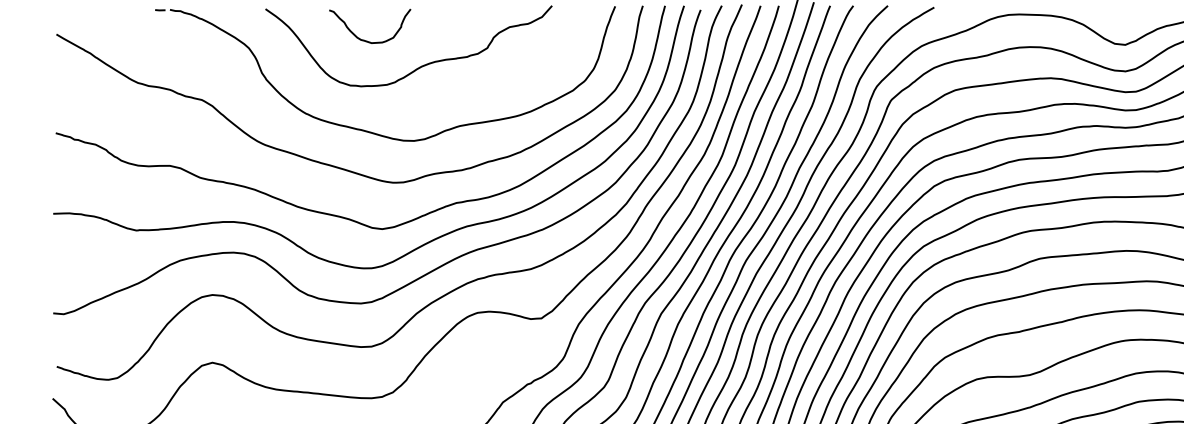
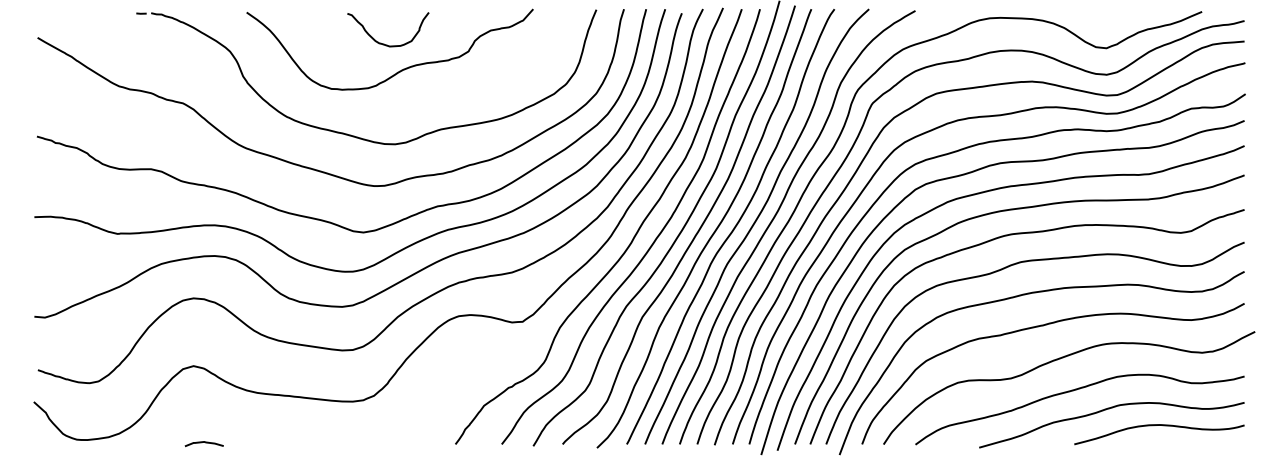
curve: (366, 40) -> (384, 43), moved

